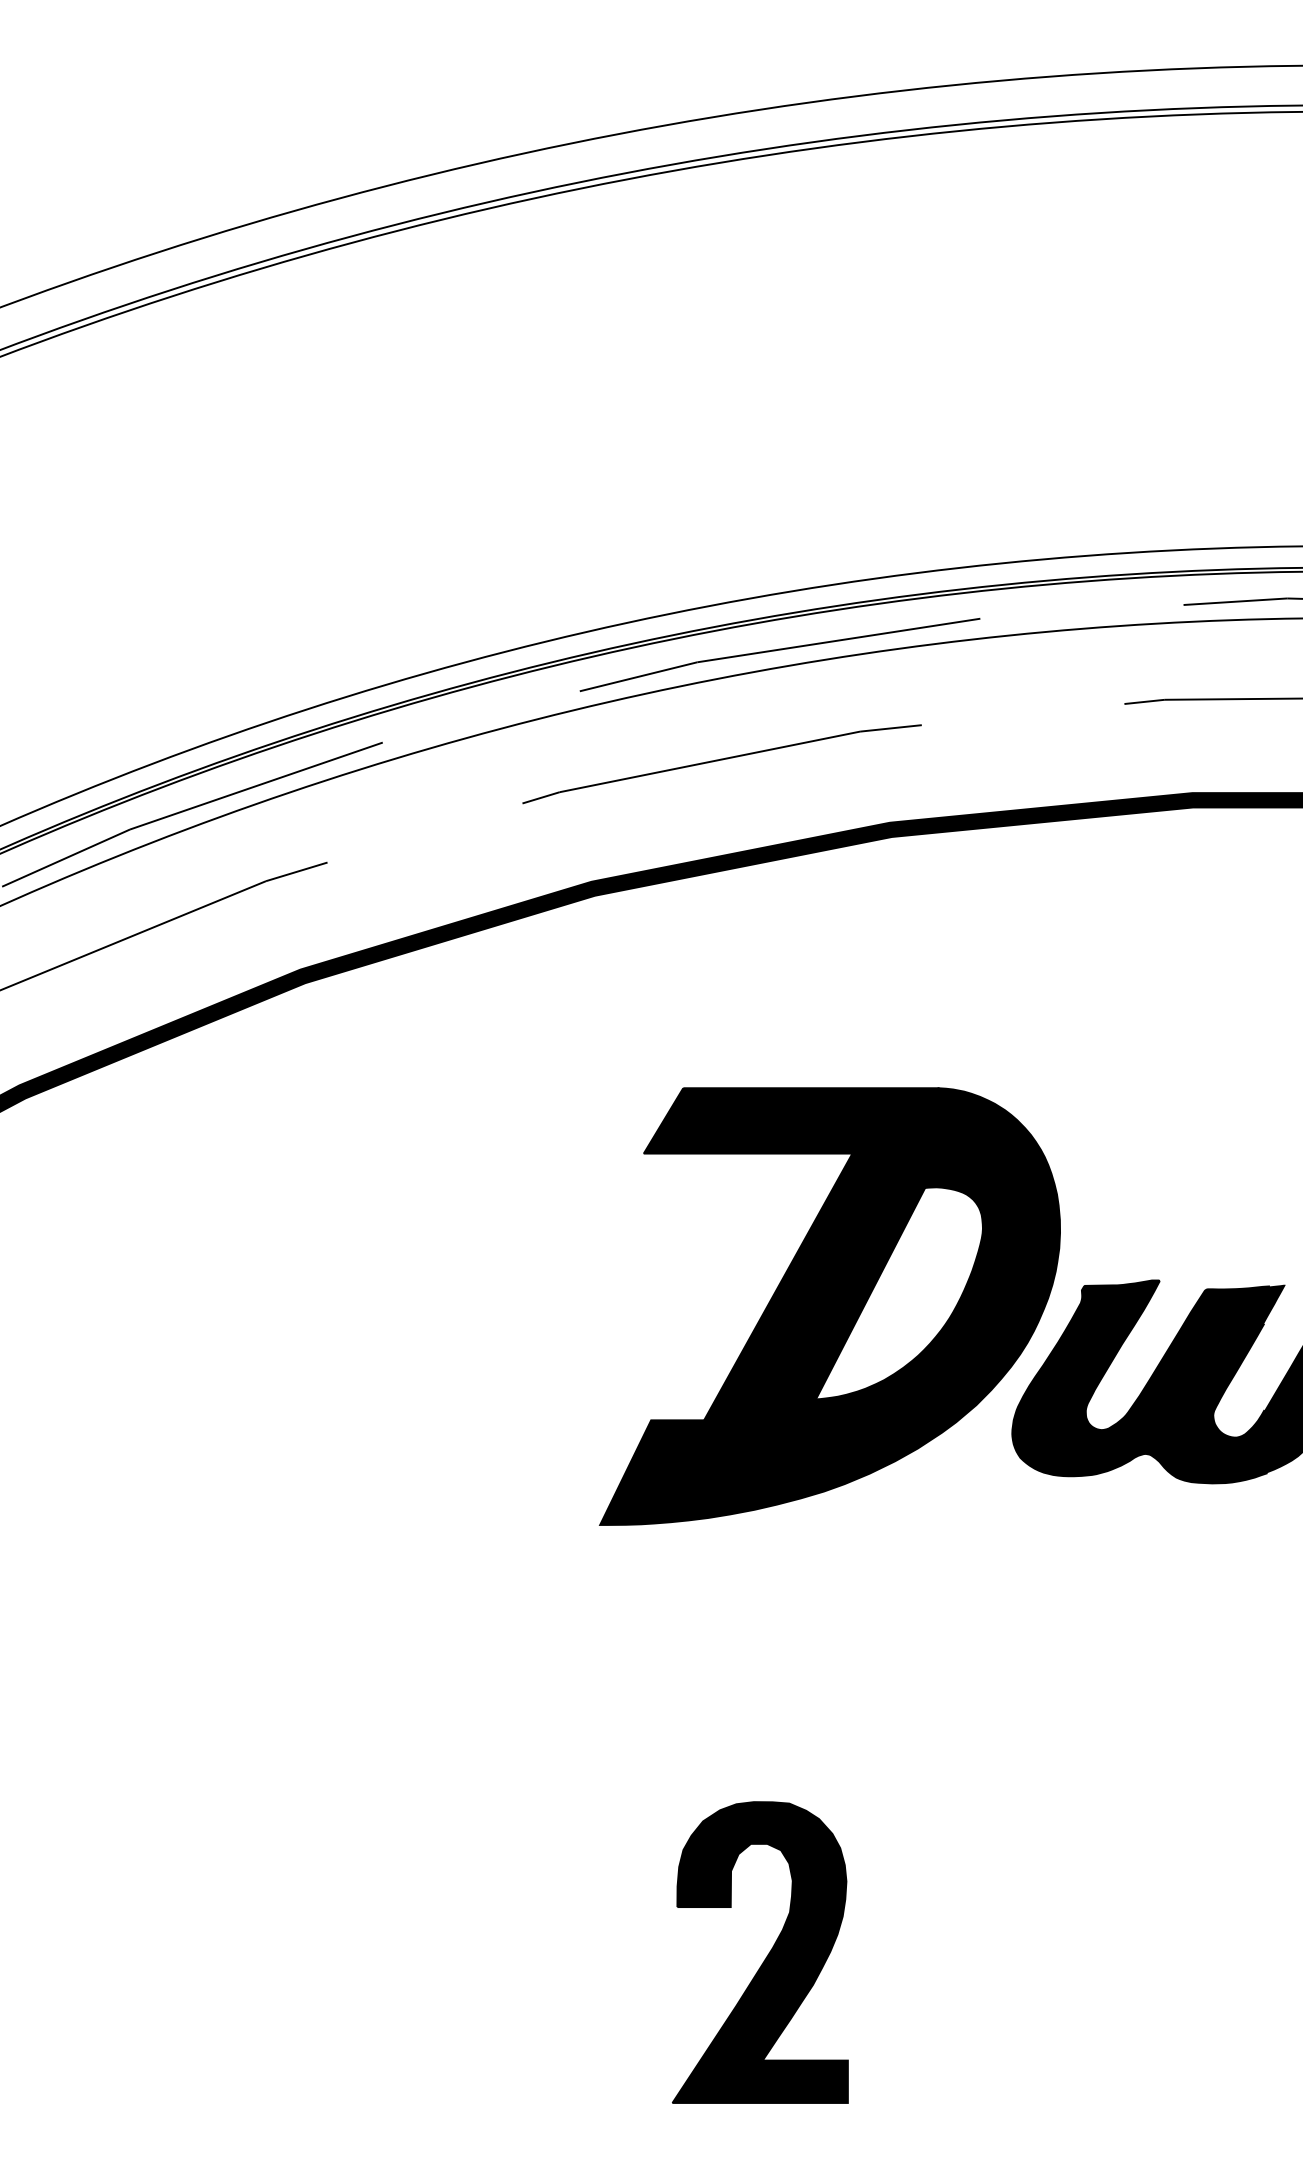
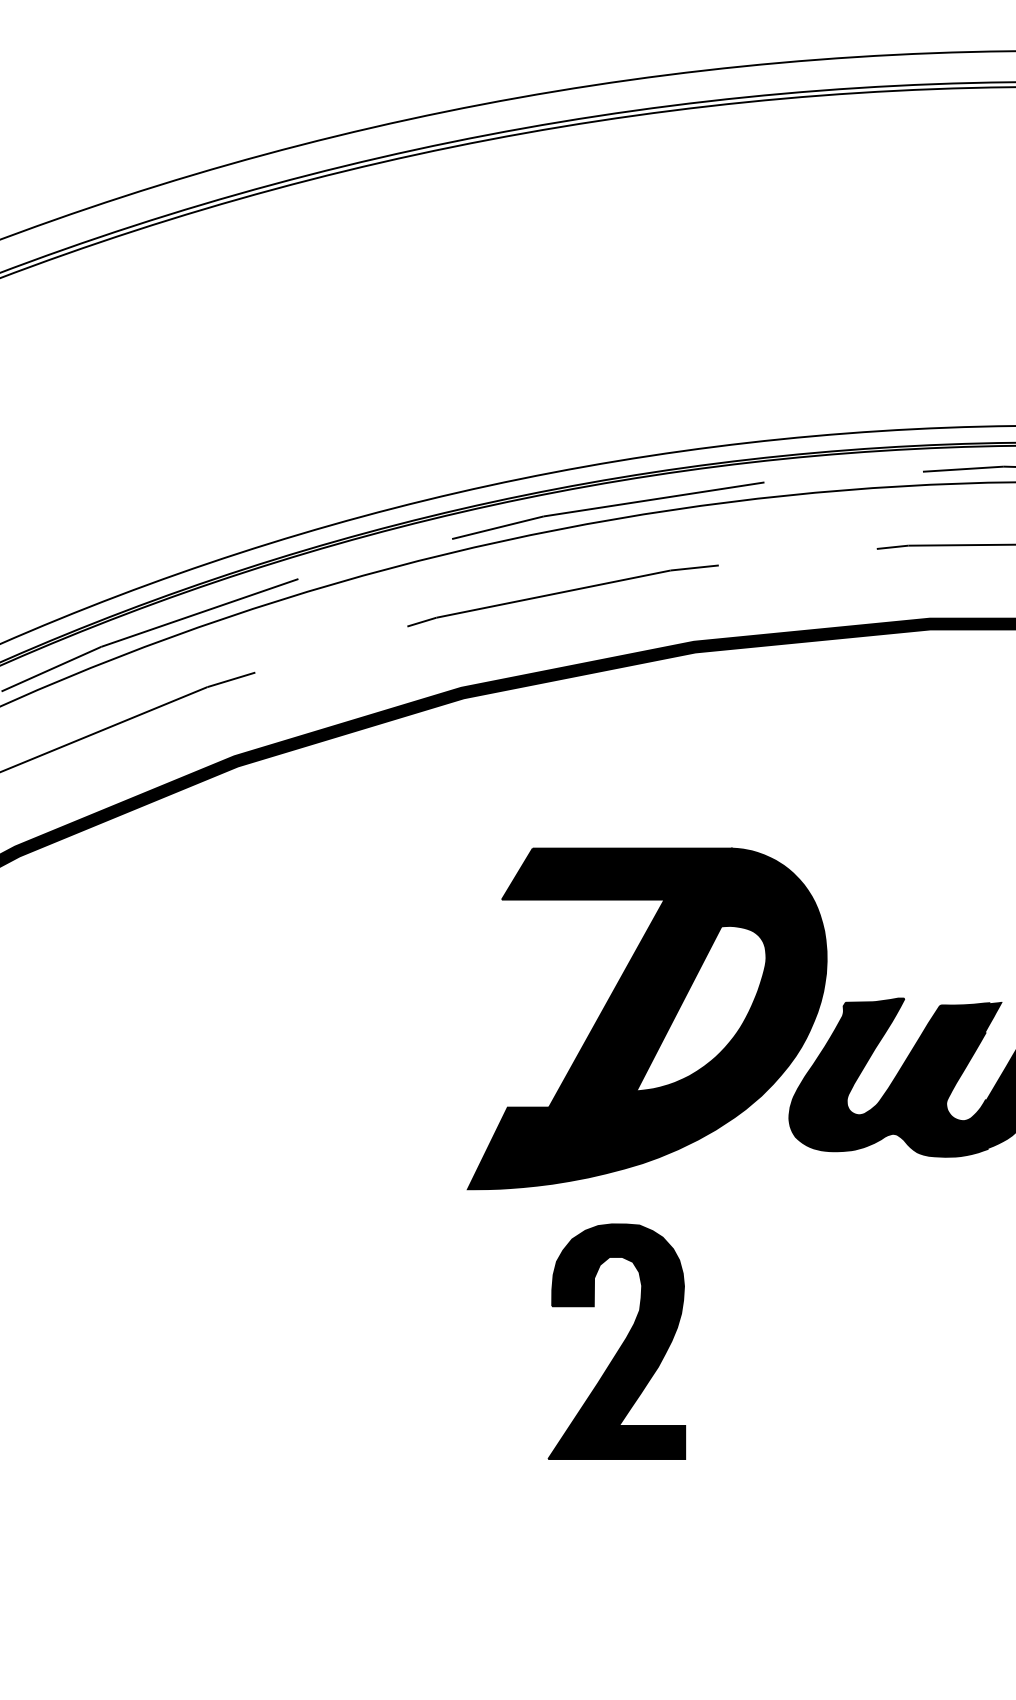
part: (759, 1952) -> (616, 1341), moved

